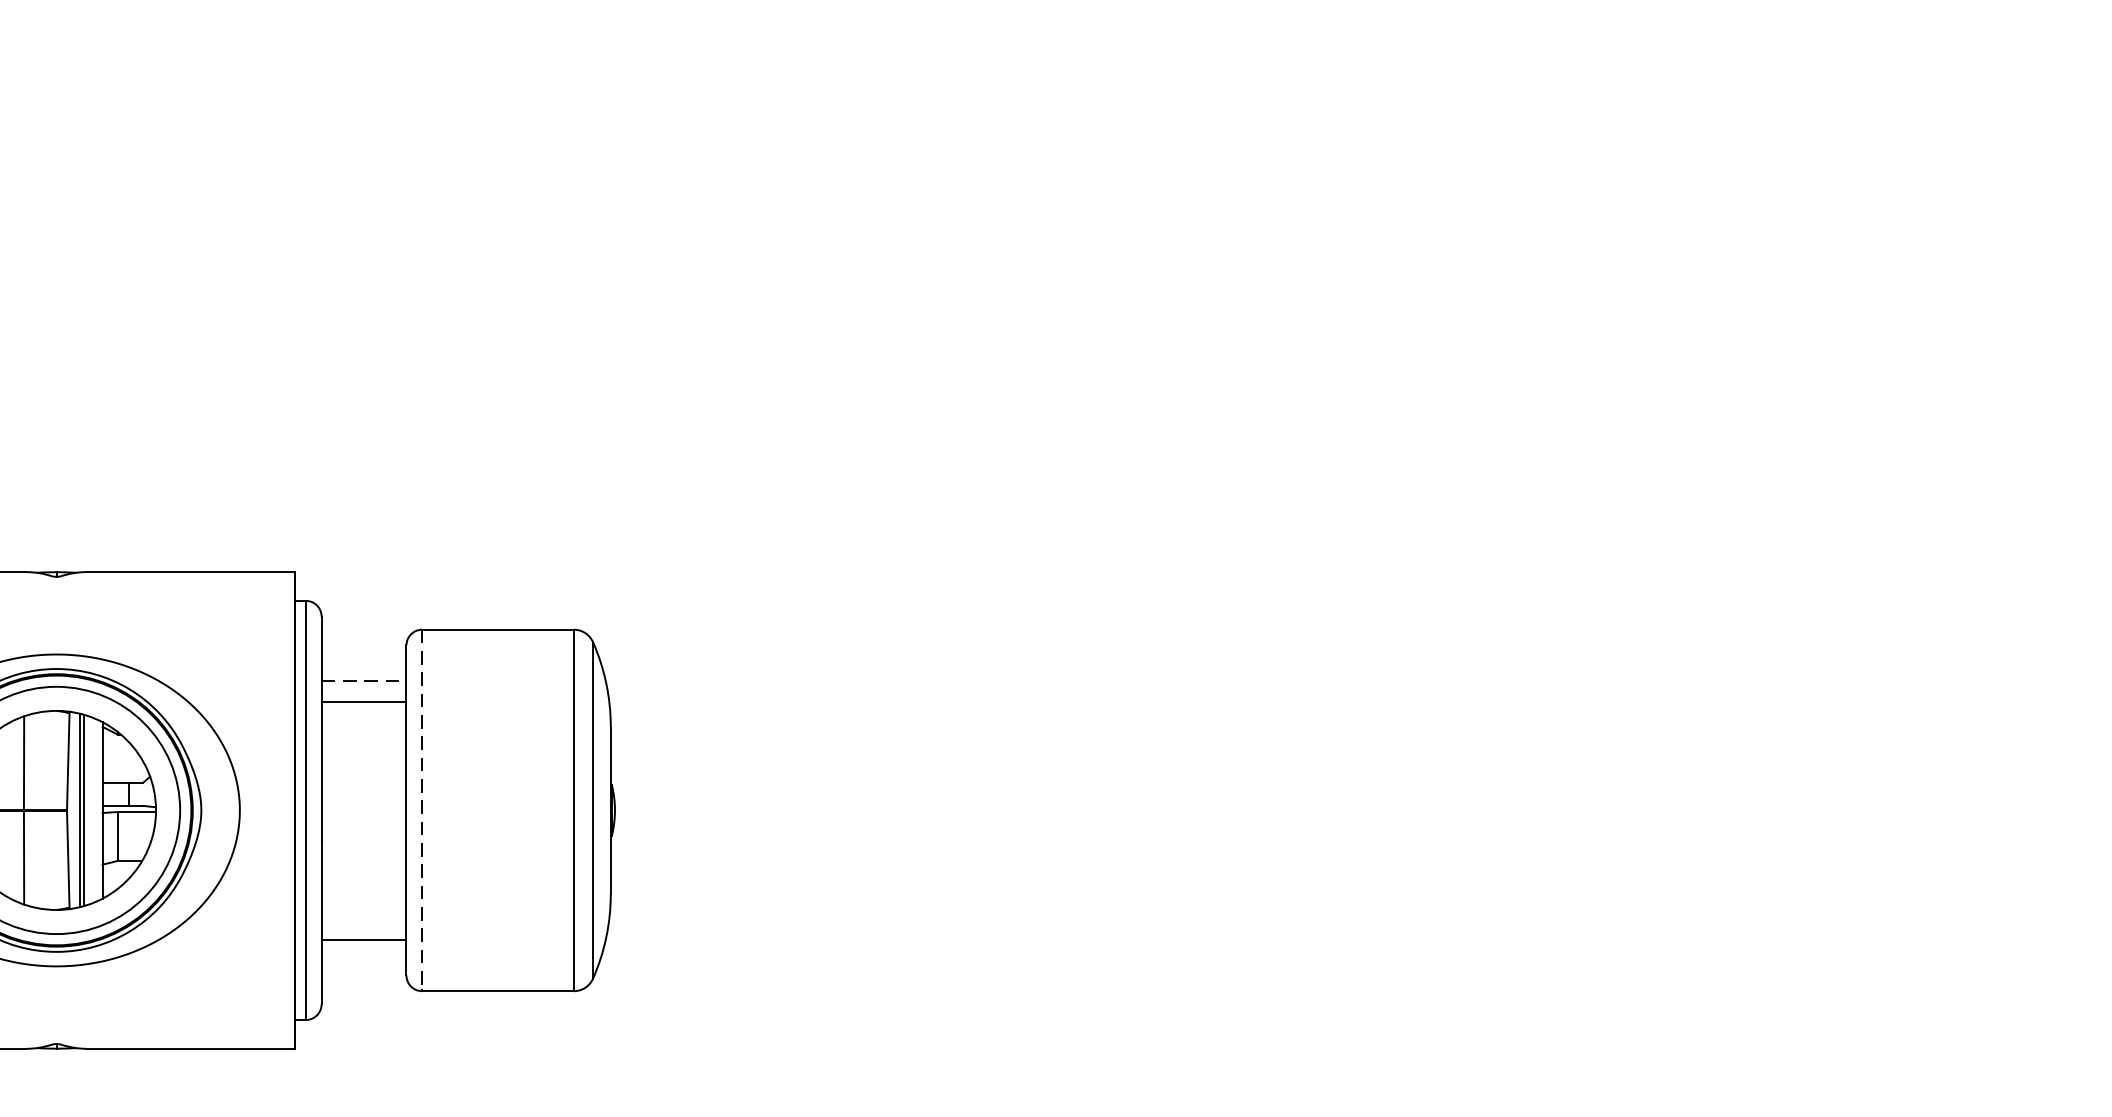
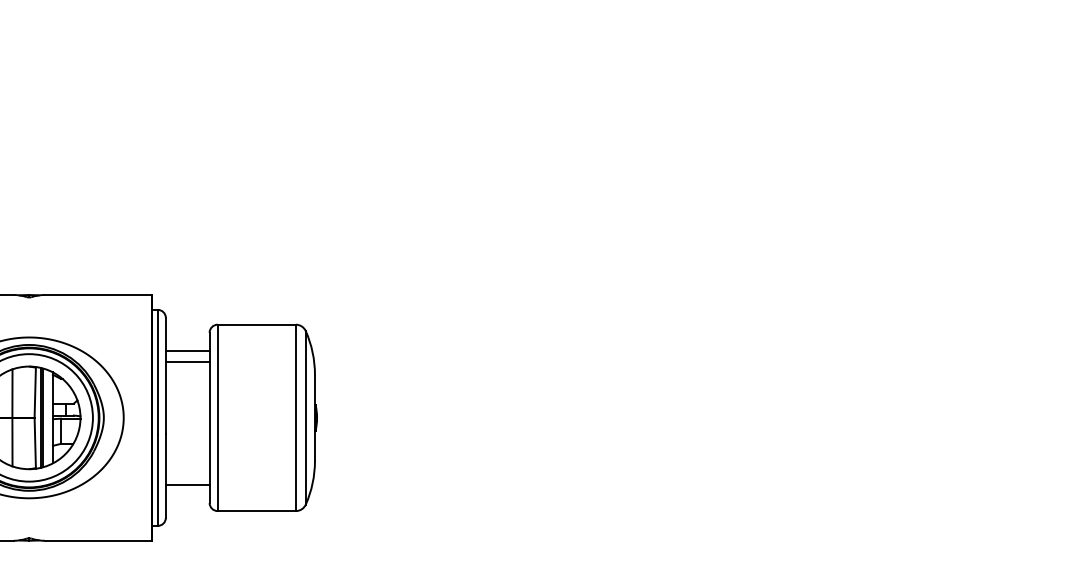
line: (363, 681) -> (187, 351), dashed -> solid
line: (421, 809) -> (217, 417), dashed -> solid

